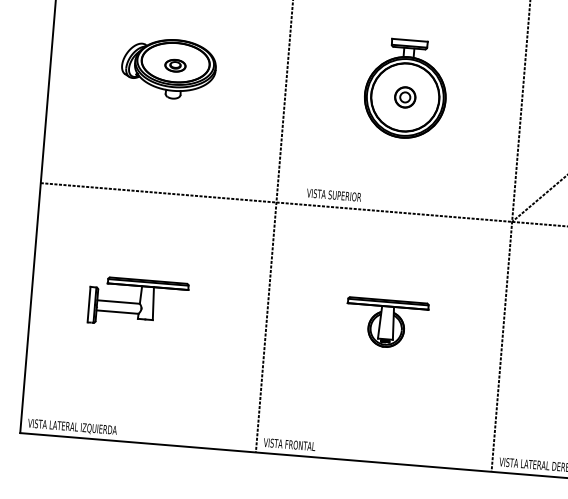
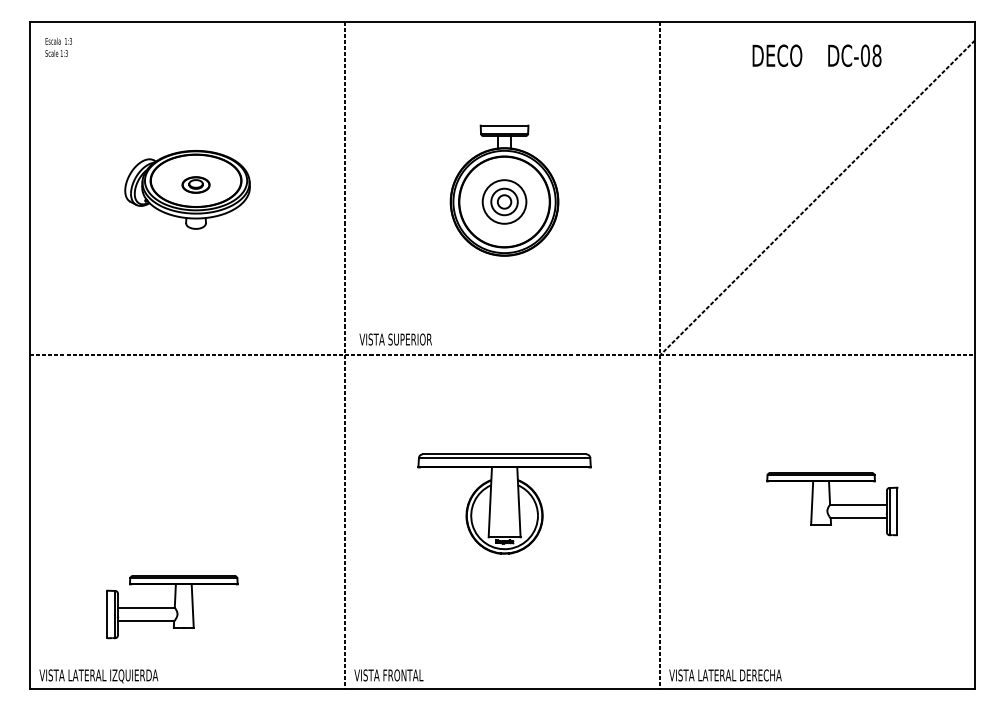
circle: (405, 97) -> (504, 201), size x1.6
text: (333, 195) -> (395, 339), moved
part: (138, 303) -> (172, 607), moved
part: (386, 323) -> (504, 504), size x1.6

